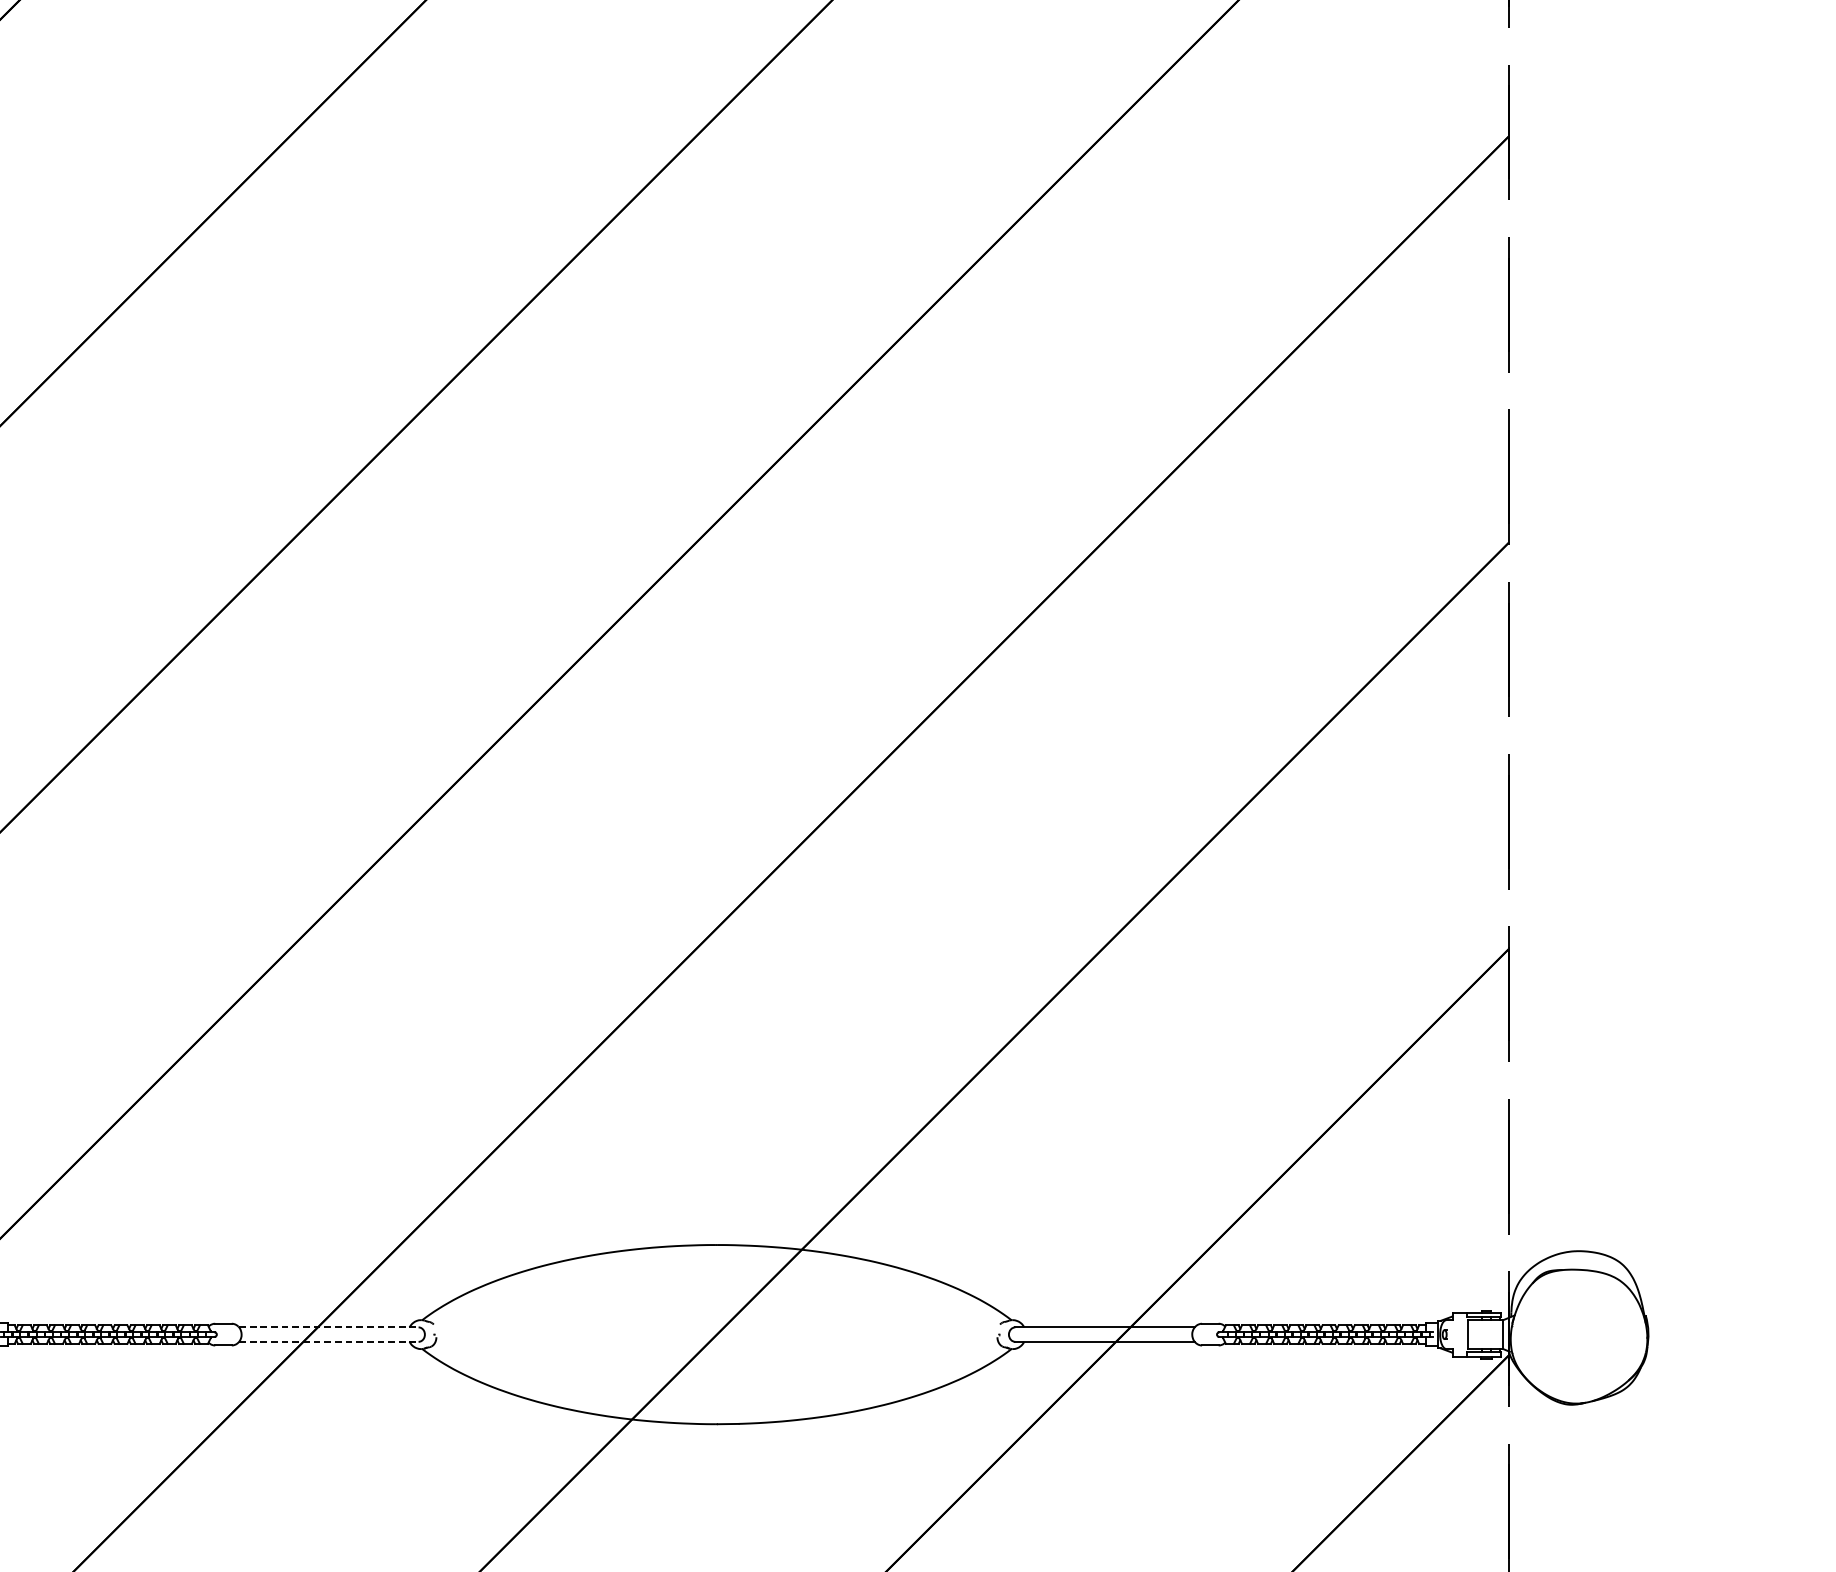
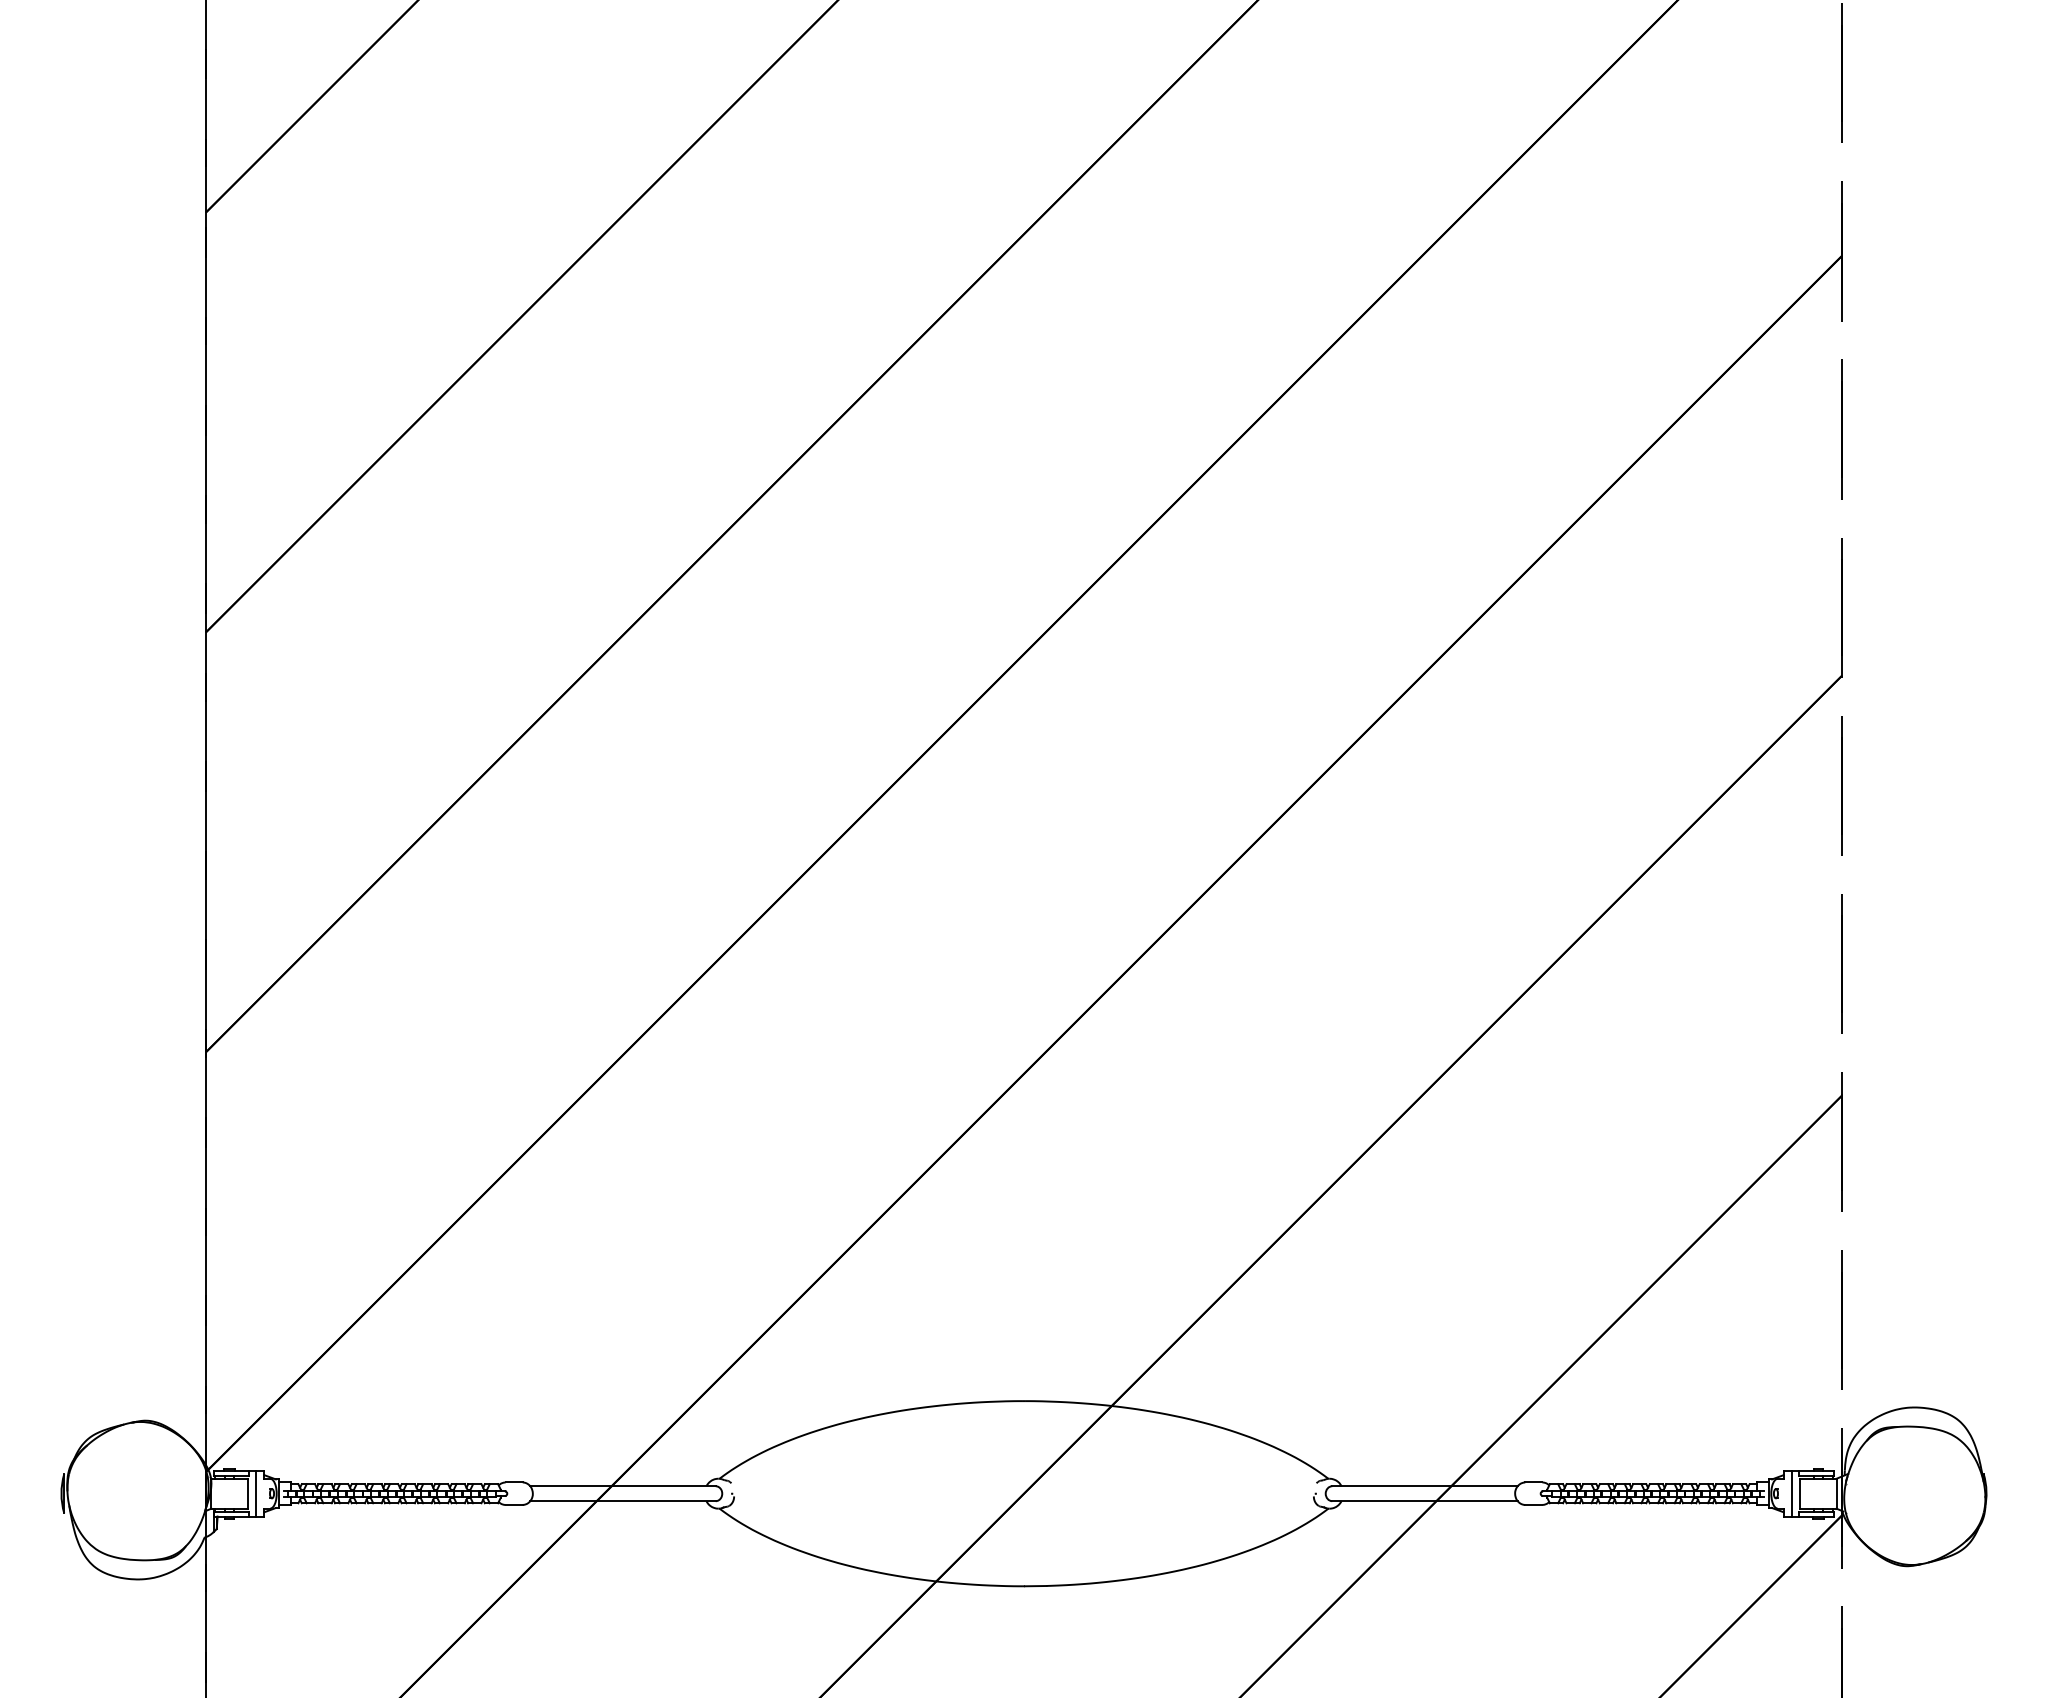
line: (329, 1327) -> (623, 1486), dashed -> solid
line: (1459, 1334) -> (1791, 1493), added
line: (329, 1342) -> (623, 1501), dashed -> solid

